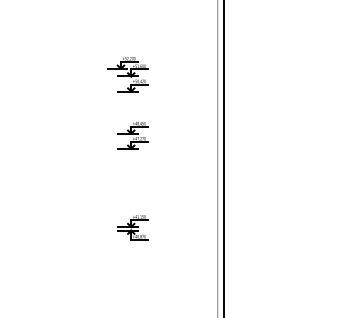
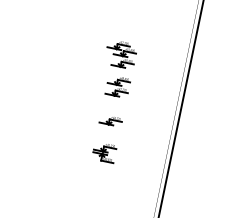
part: (127, 74) -> (120, 54), moved
part: (132, 183) -> (110, 120), added

